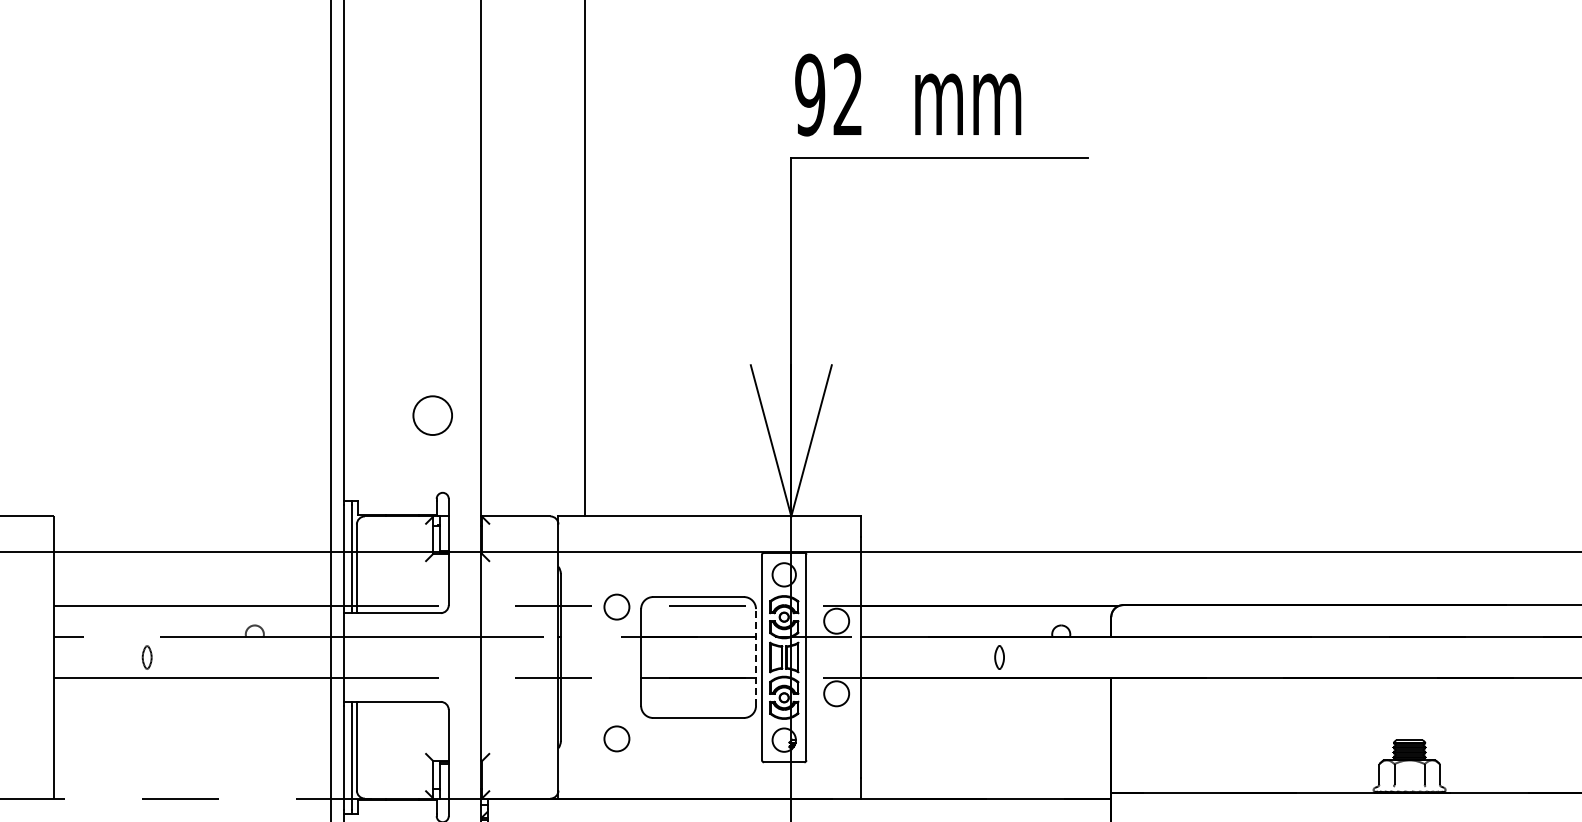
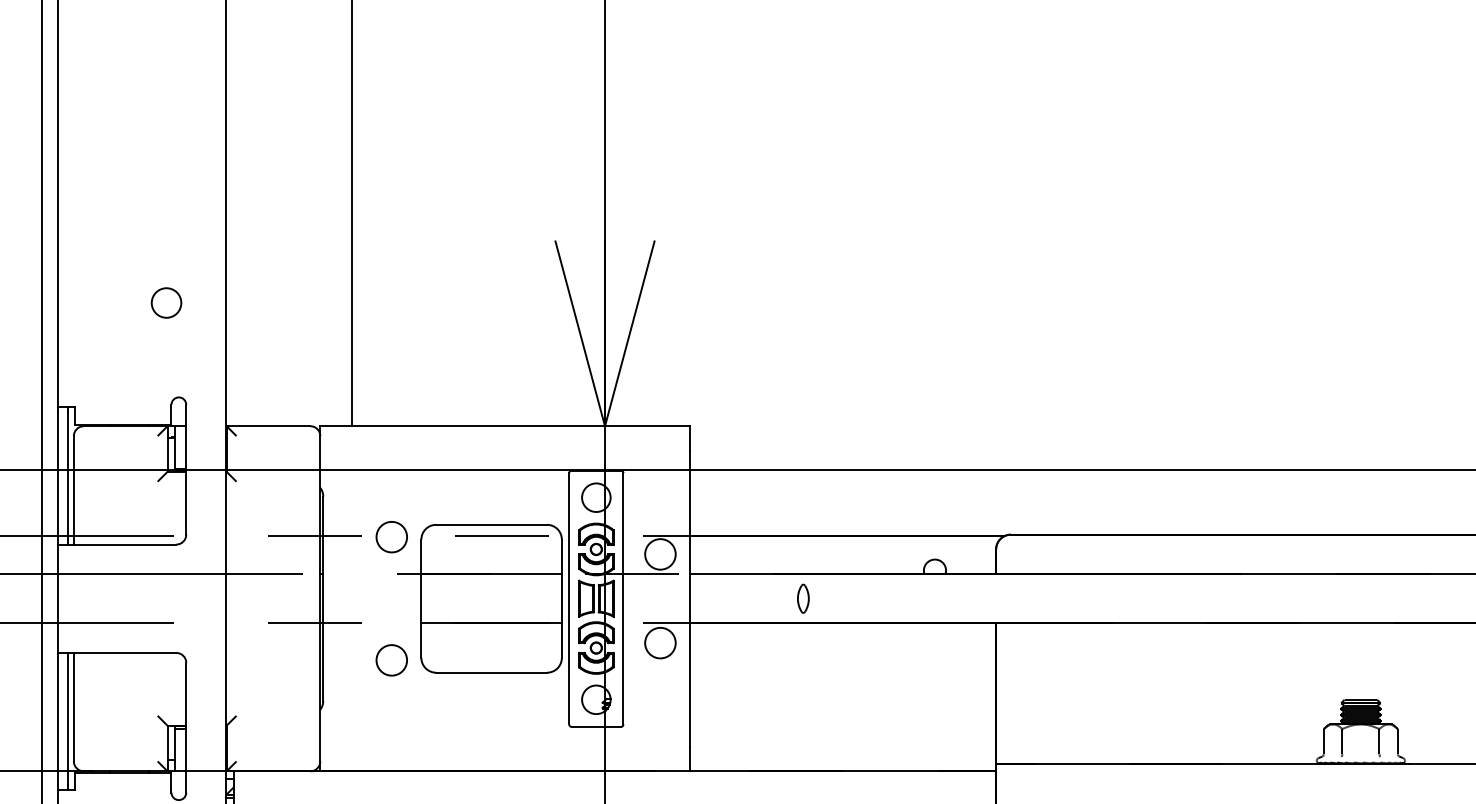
circle: (432, 415) -> (166, 302), size x0.62
line: (756, 657) -> (562, 598), dashed -> solid
part: (999, 657) -> (803, 598), moved
circle: (616, 738) -> (391, 659), moved

